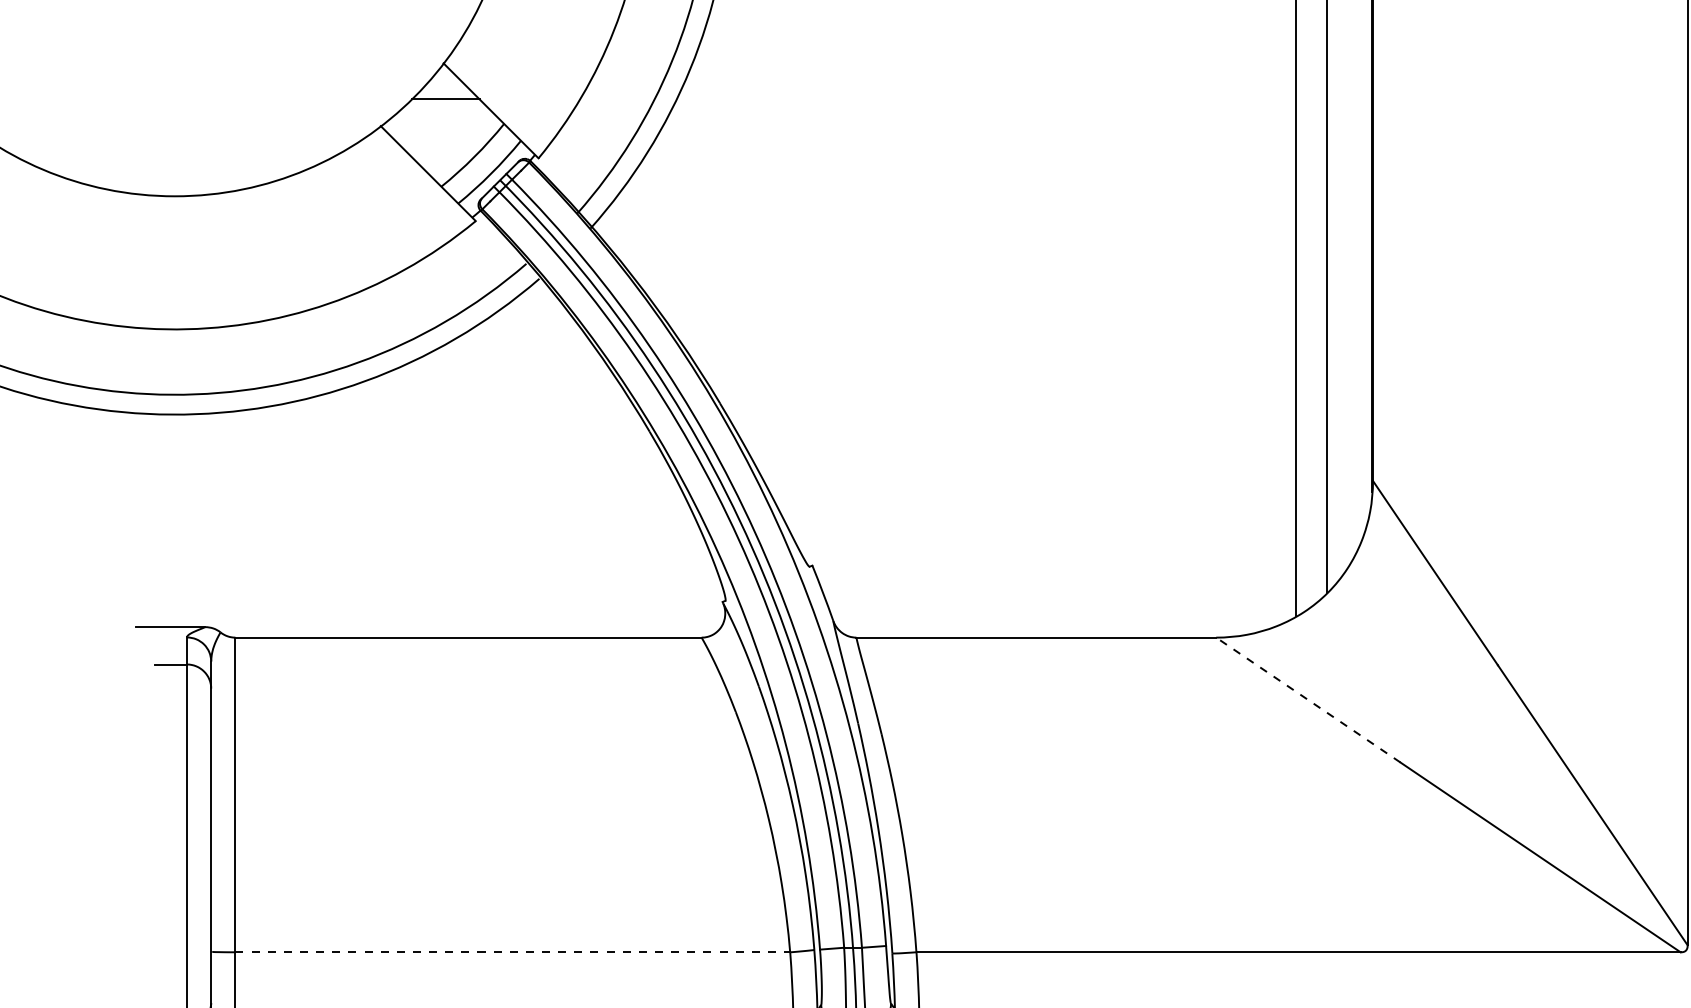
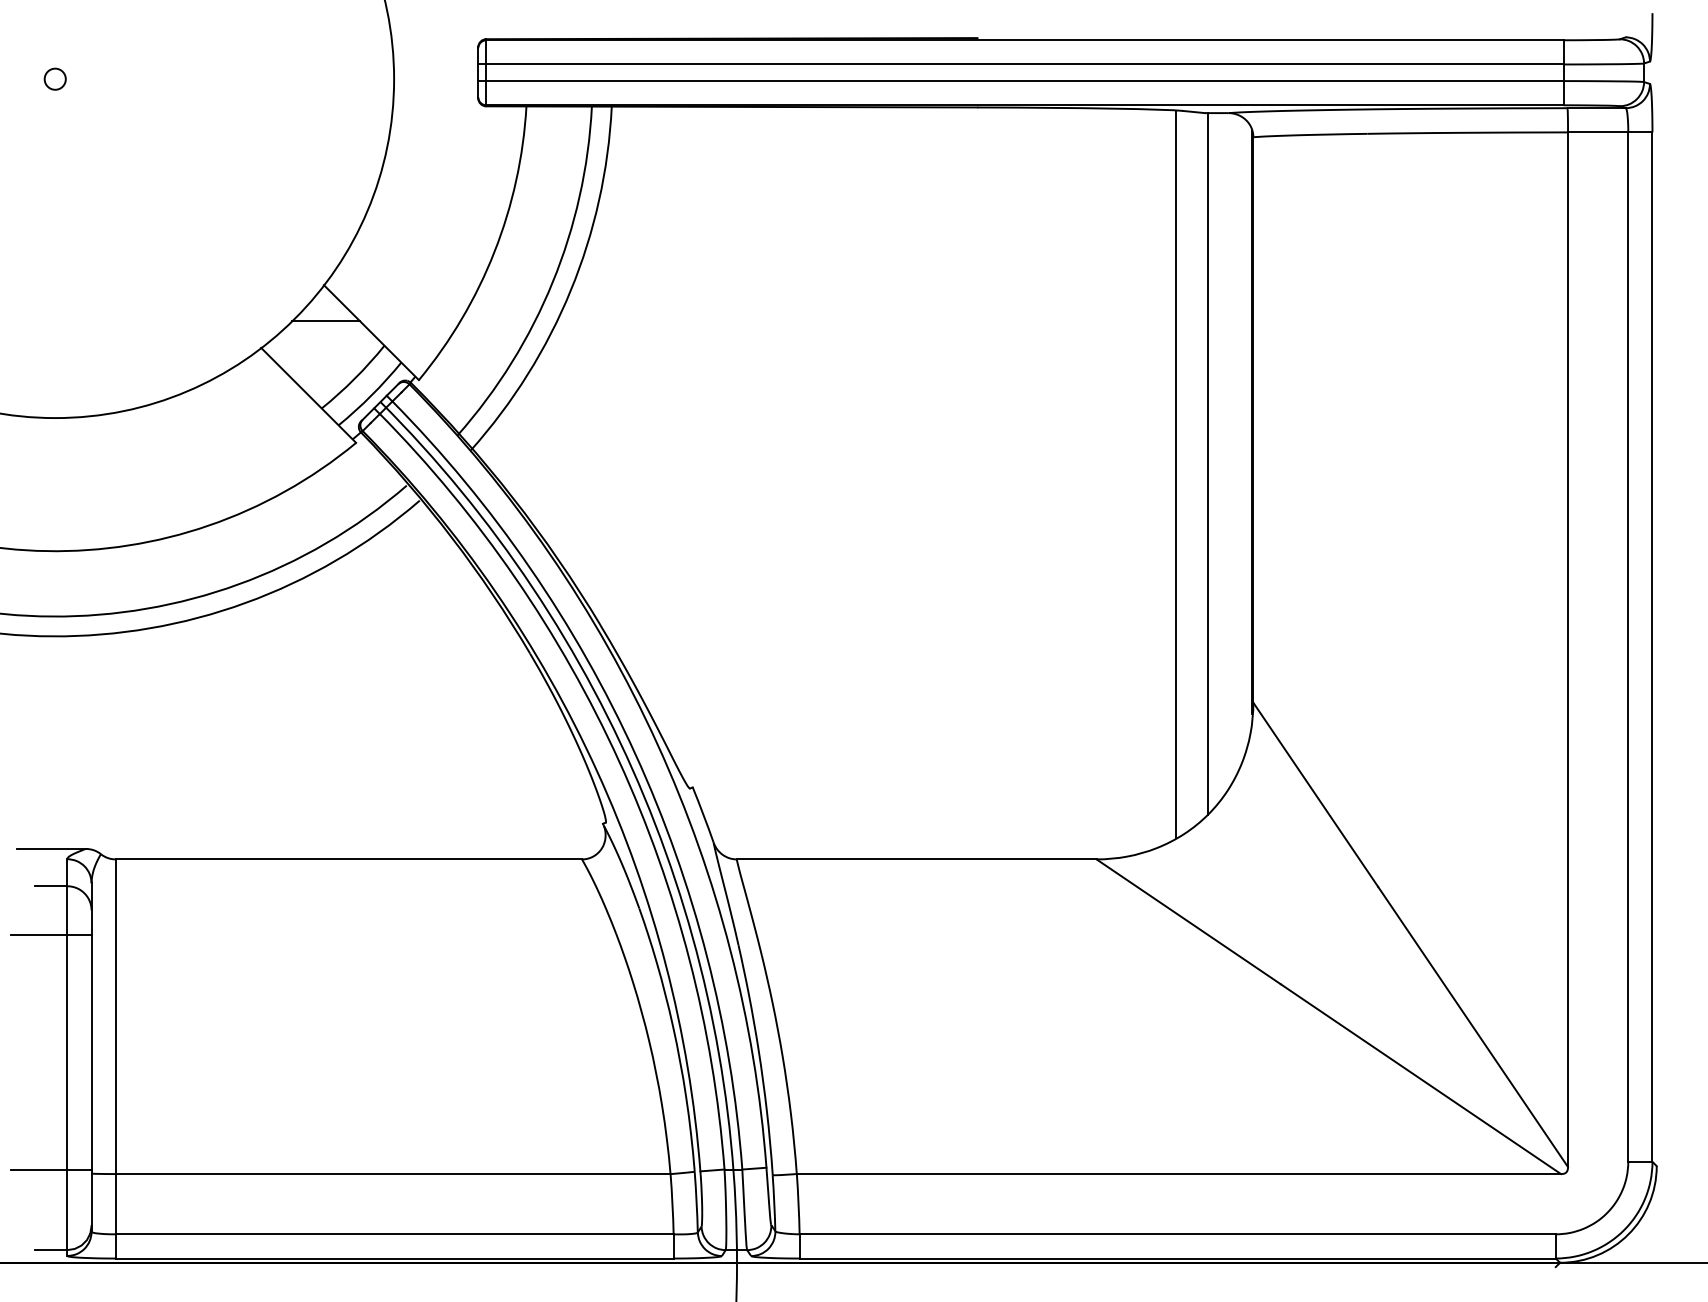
line: (1308, 699) -> (1188, 921), dashed -> solid
line: (170, 712) -> (50, 934), added
line: (170, 947) -> (50, 1169), added
line: (513, 952) -> (393, 1174), dashed -> solid

